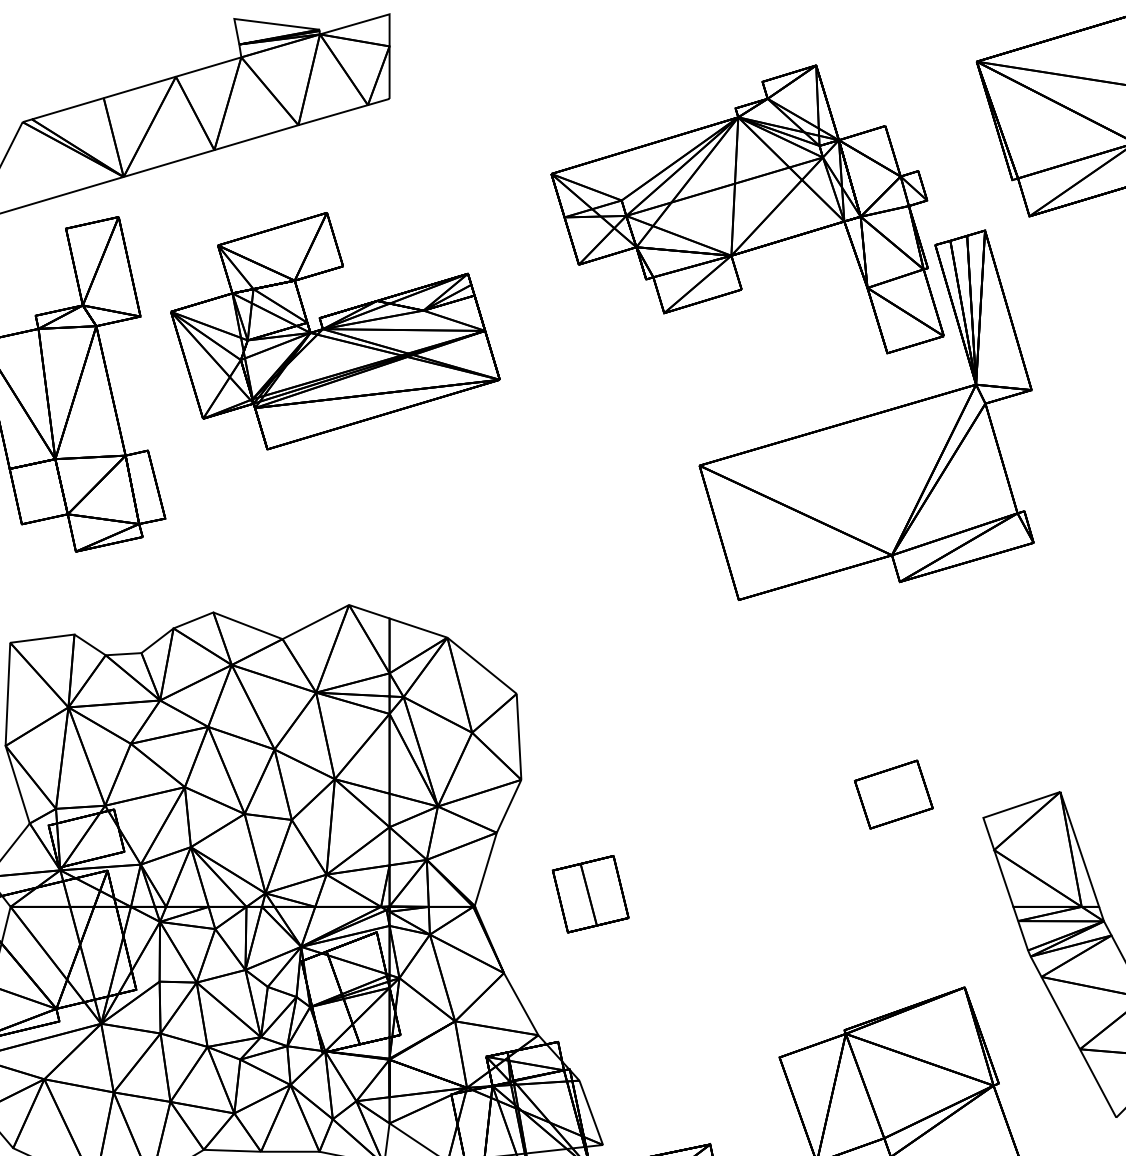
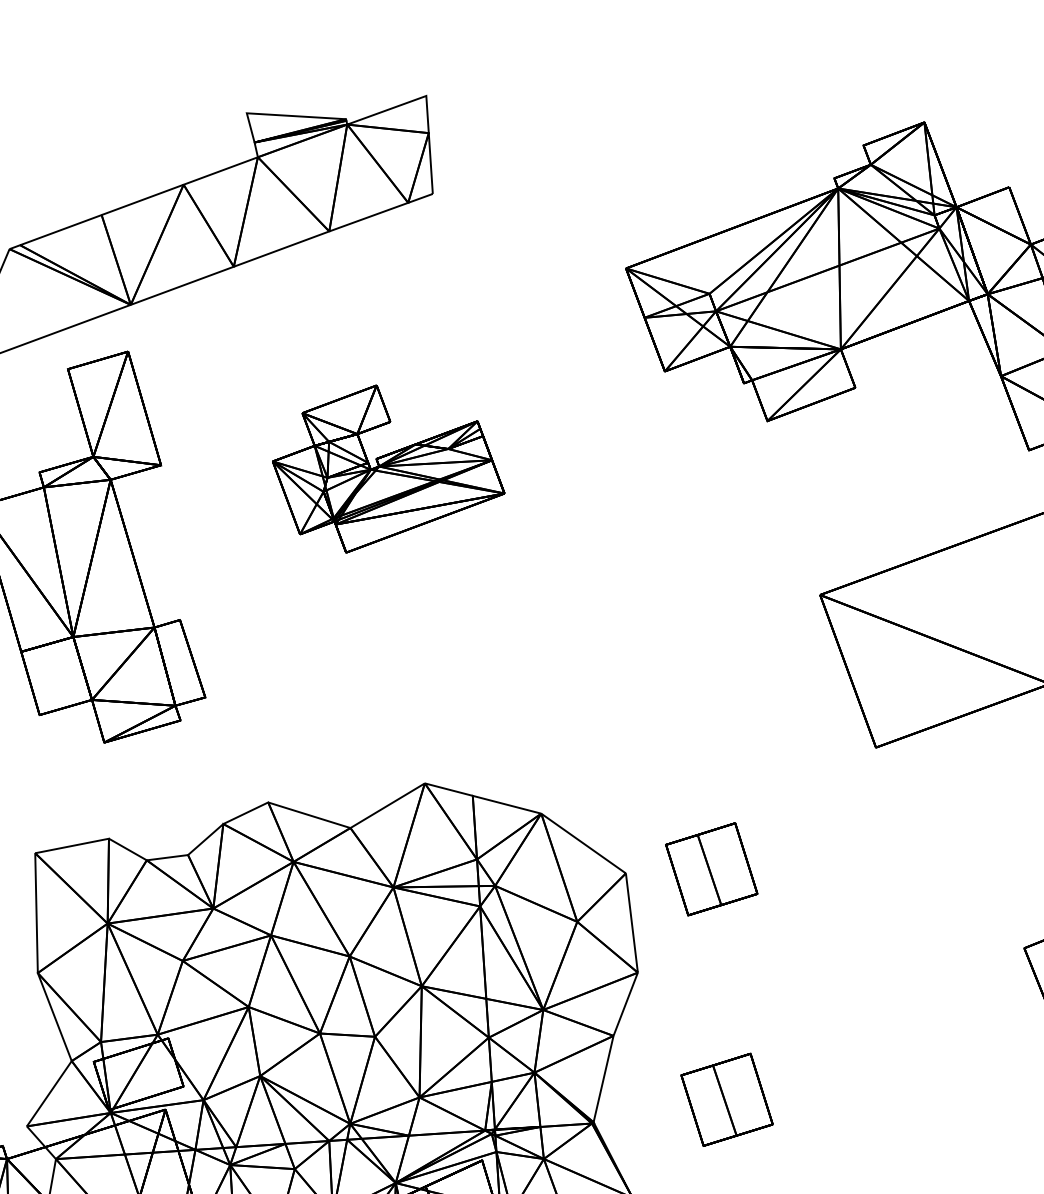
part: (335, 331) -> (388, 467), size x0.6
part: (590, 695) -> (711, 869), added

